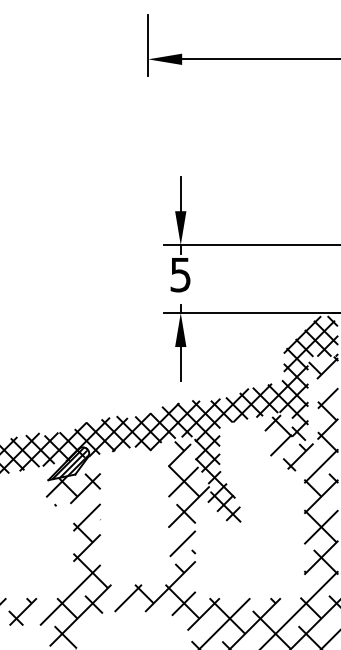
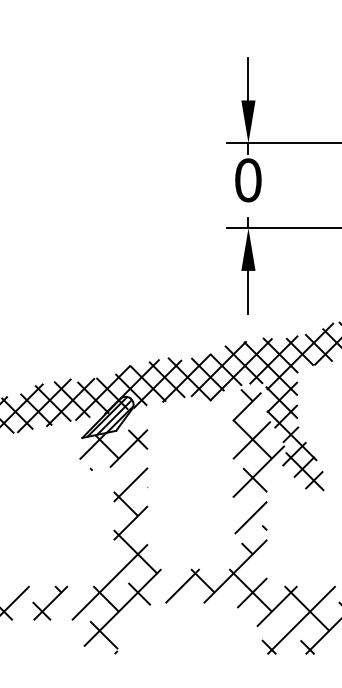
text: (180, 274) -> (248, 179), 5 -> 0

